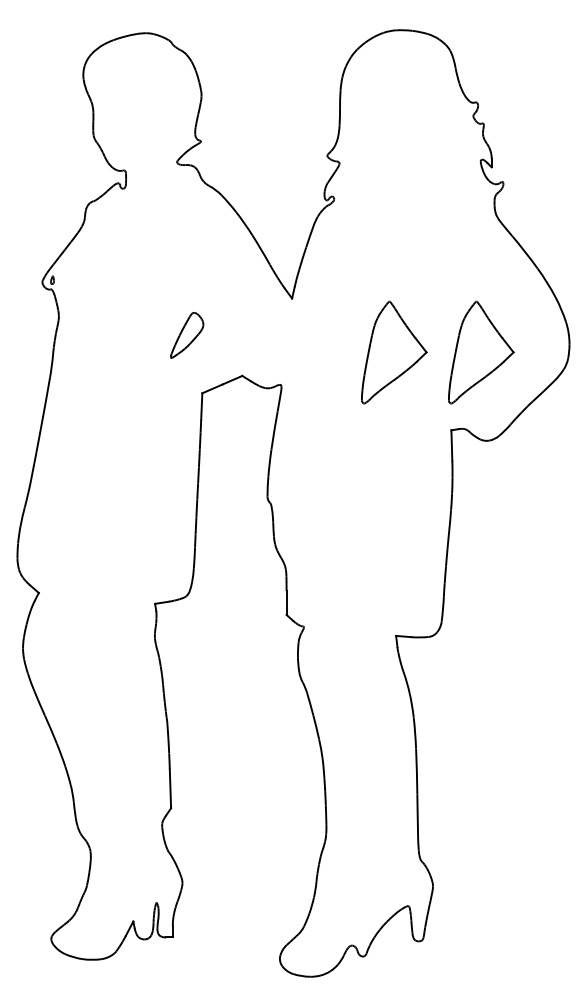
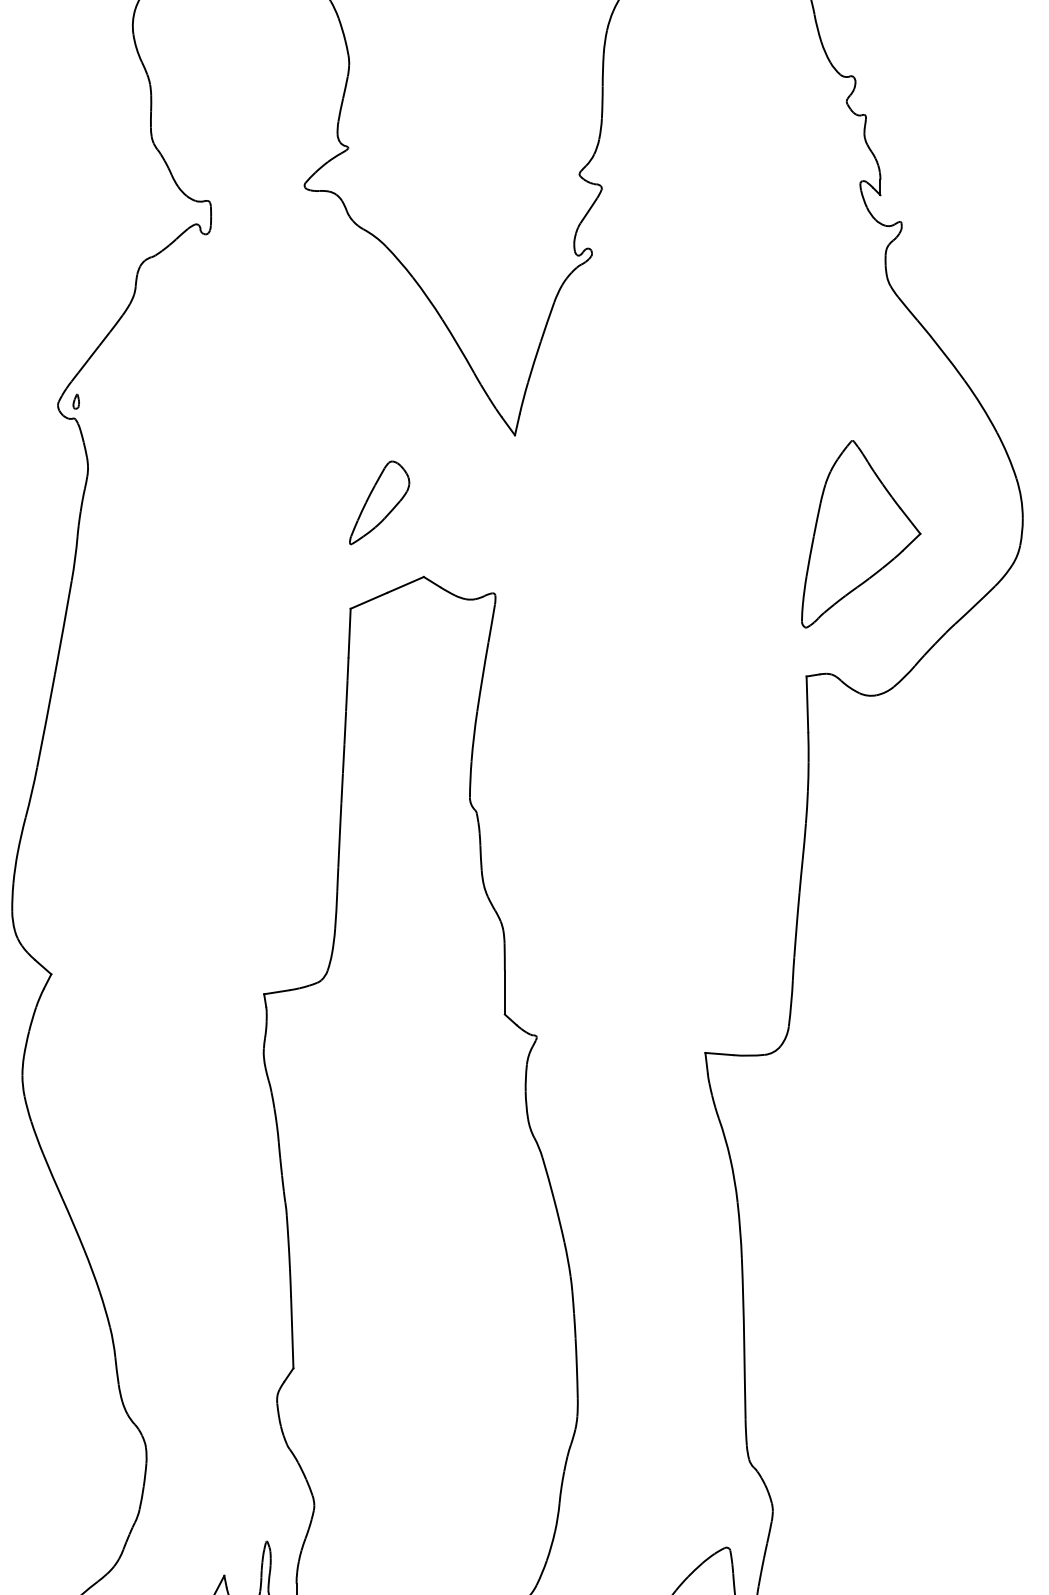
part: (187, 335) -> (380, 502), moved
part: (394, 352) -> (702, 534), removed

